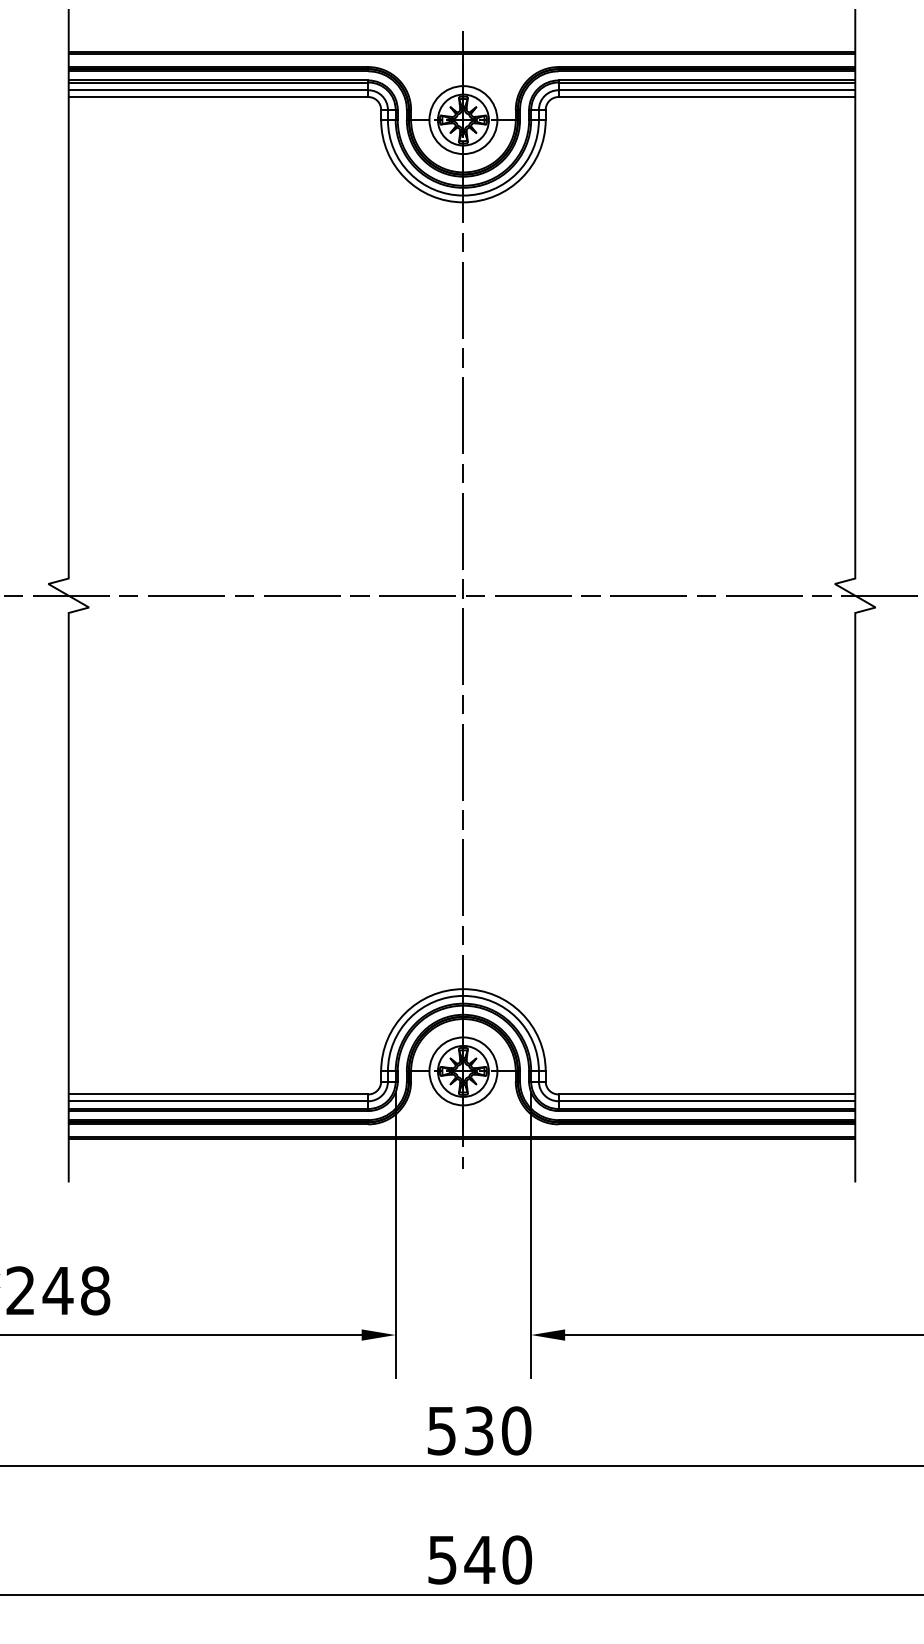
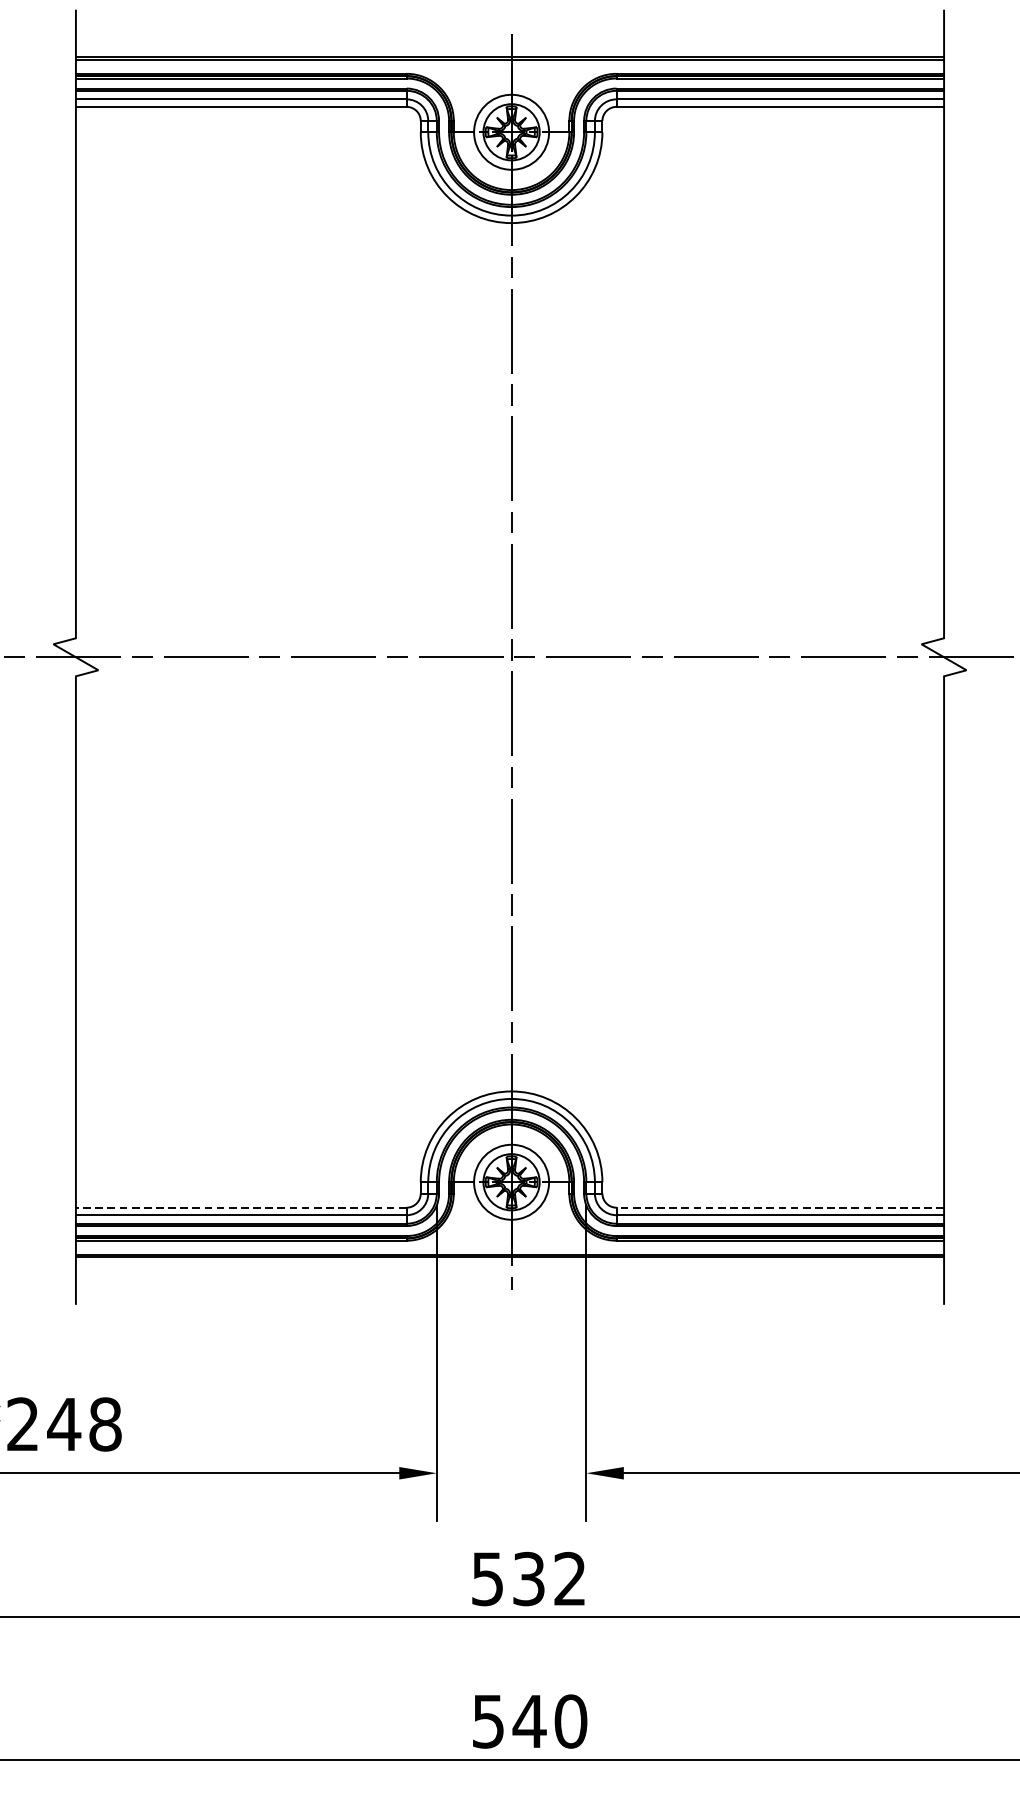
line: (218, 1094) -> (241, 1207), solid -> dashed
line: (706, 1094) -> (779, 1207), solid -> dashed
text: (516, 1430) -> (570, 1578), 530 -> 532

